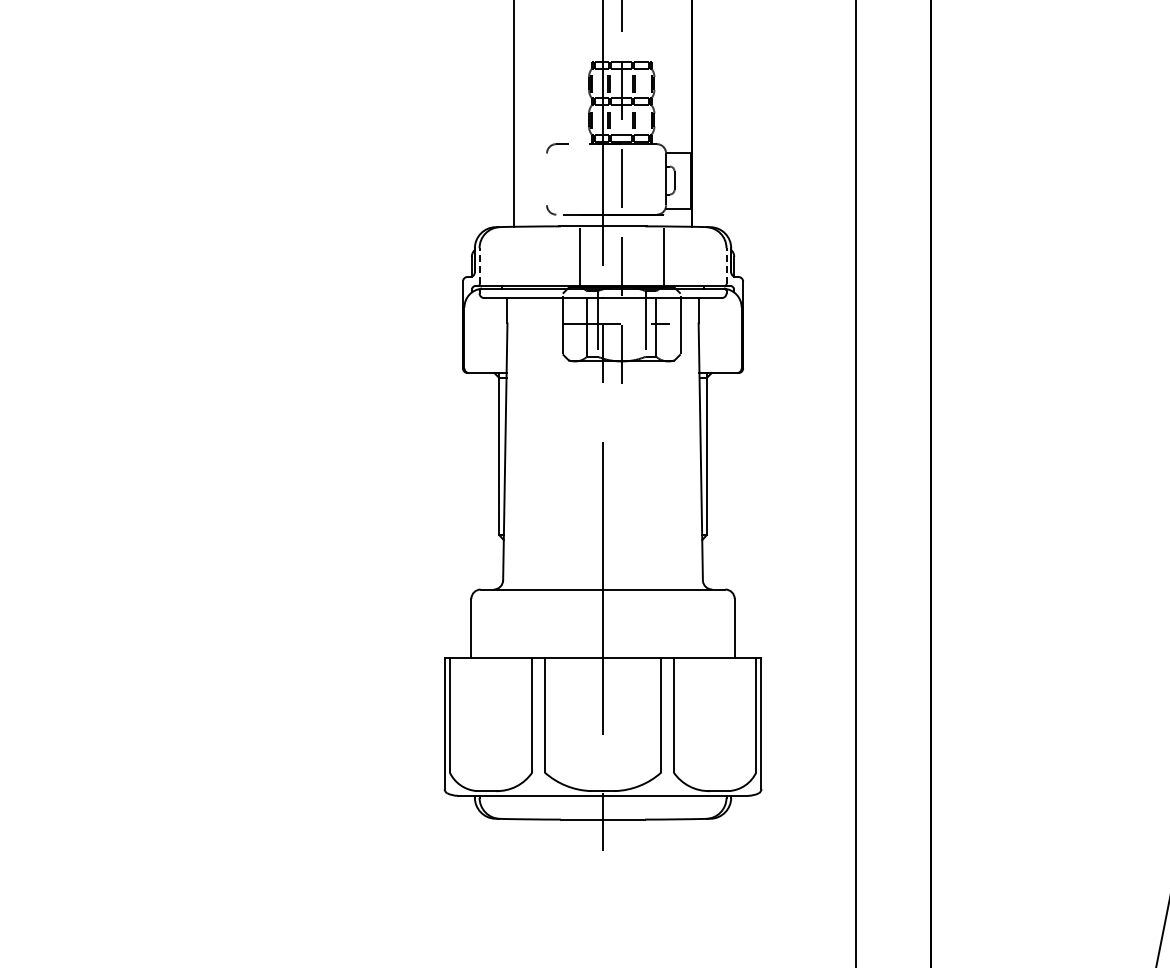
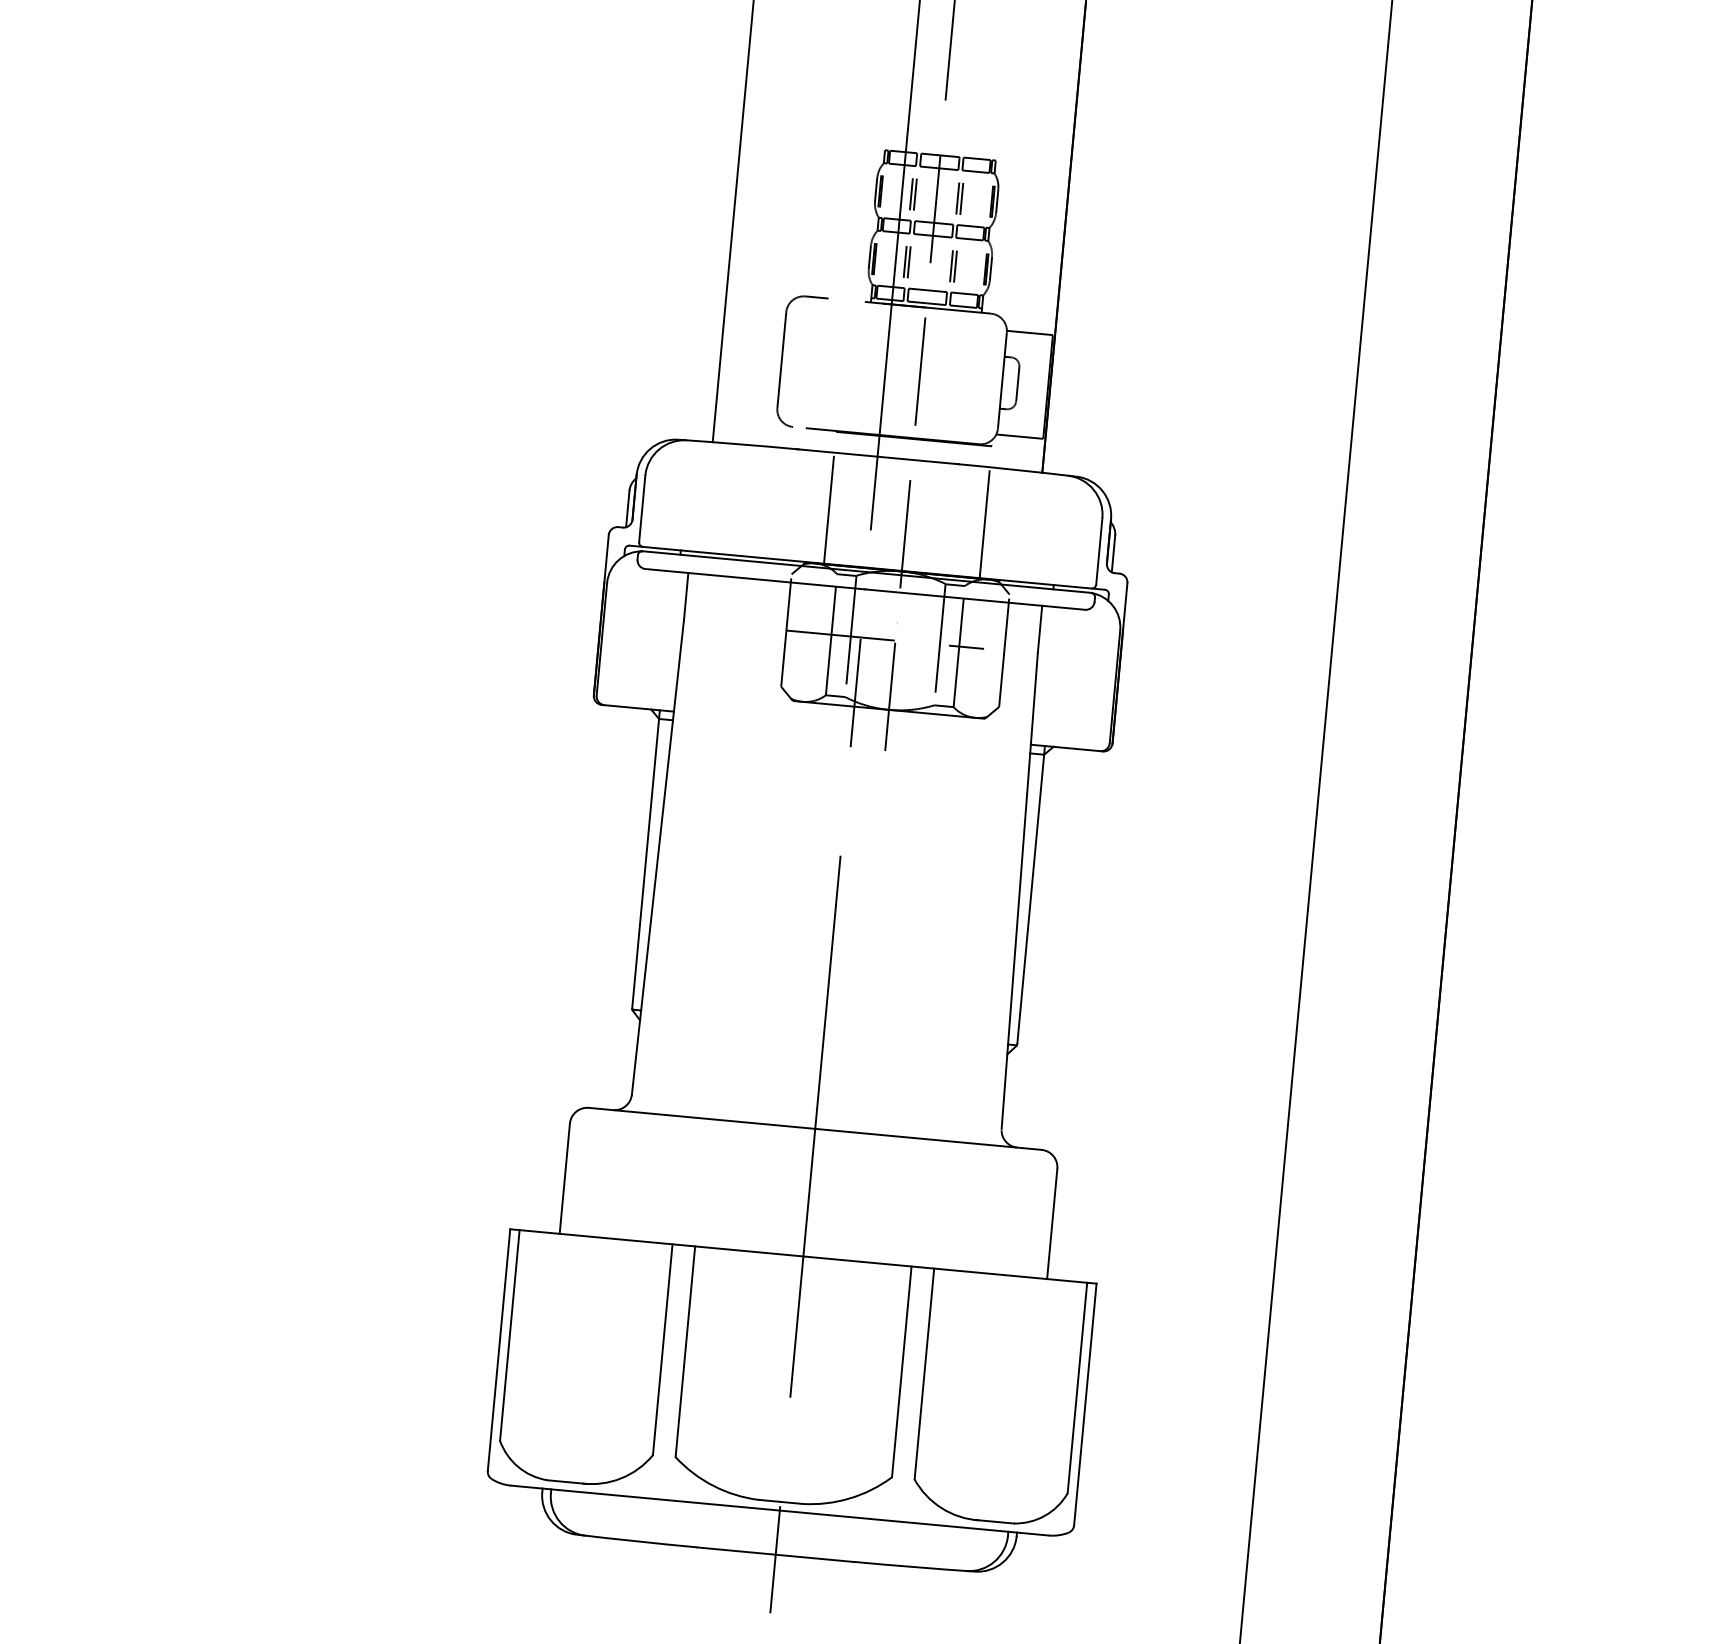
line: (546, 179) -> (780, 360), added
line: (479, 266) -> (642, 509), dashed -> solid
line: (726, 266) -> (1099, 552), dashed -> solid

